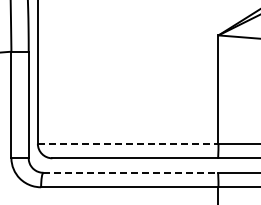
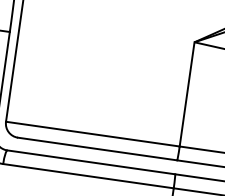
line: (128, 143) -> (93, 133), dashed -> solid
line: (131, 172) -> (92, 162), dashed -> solid

